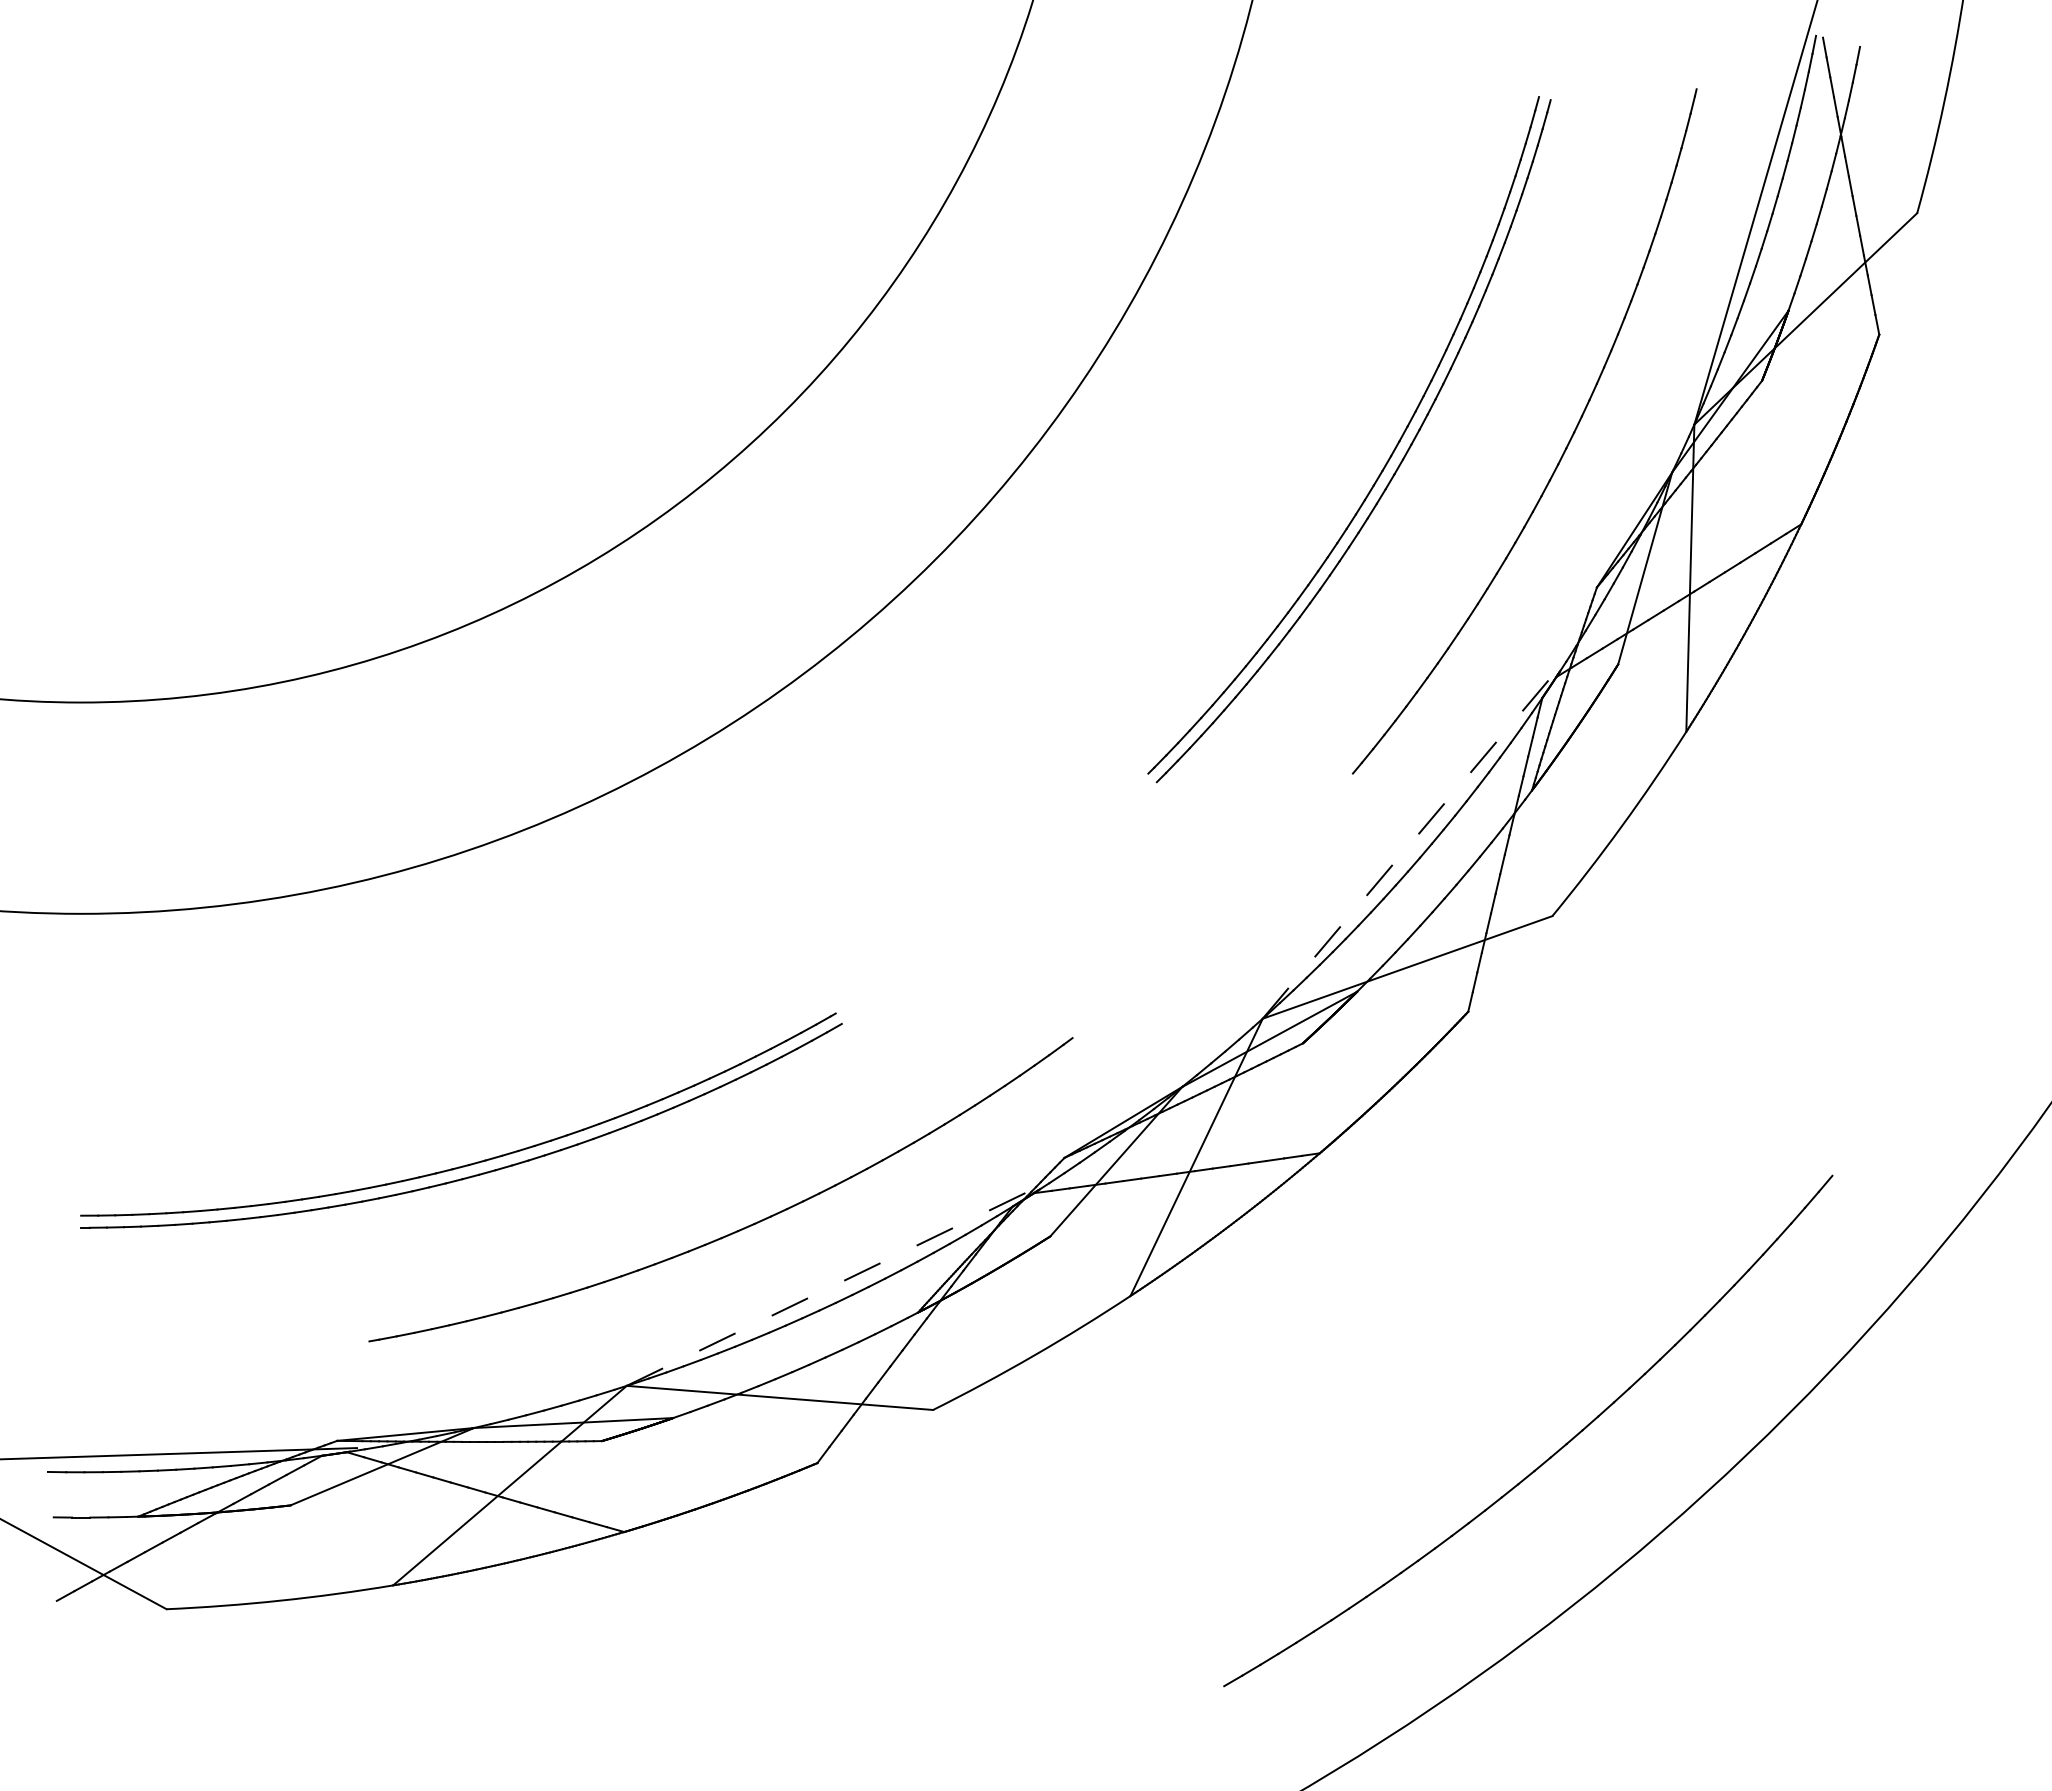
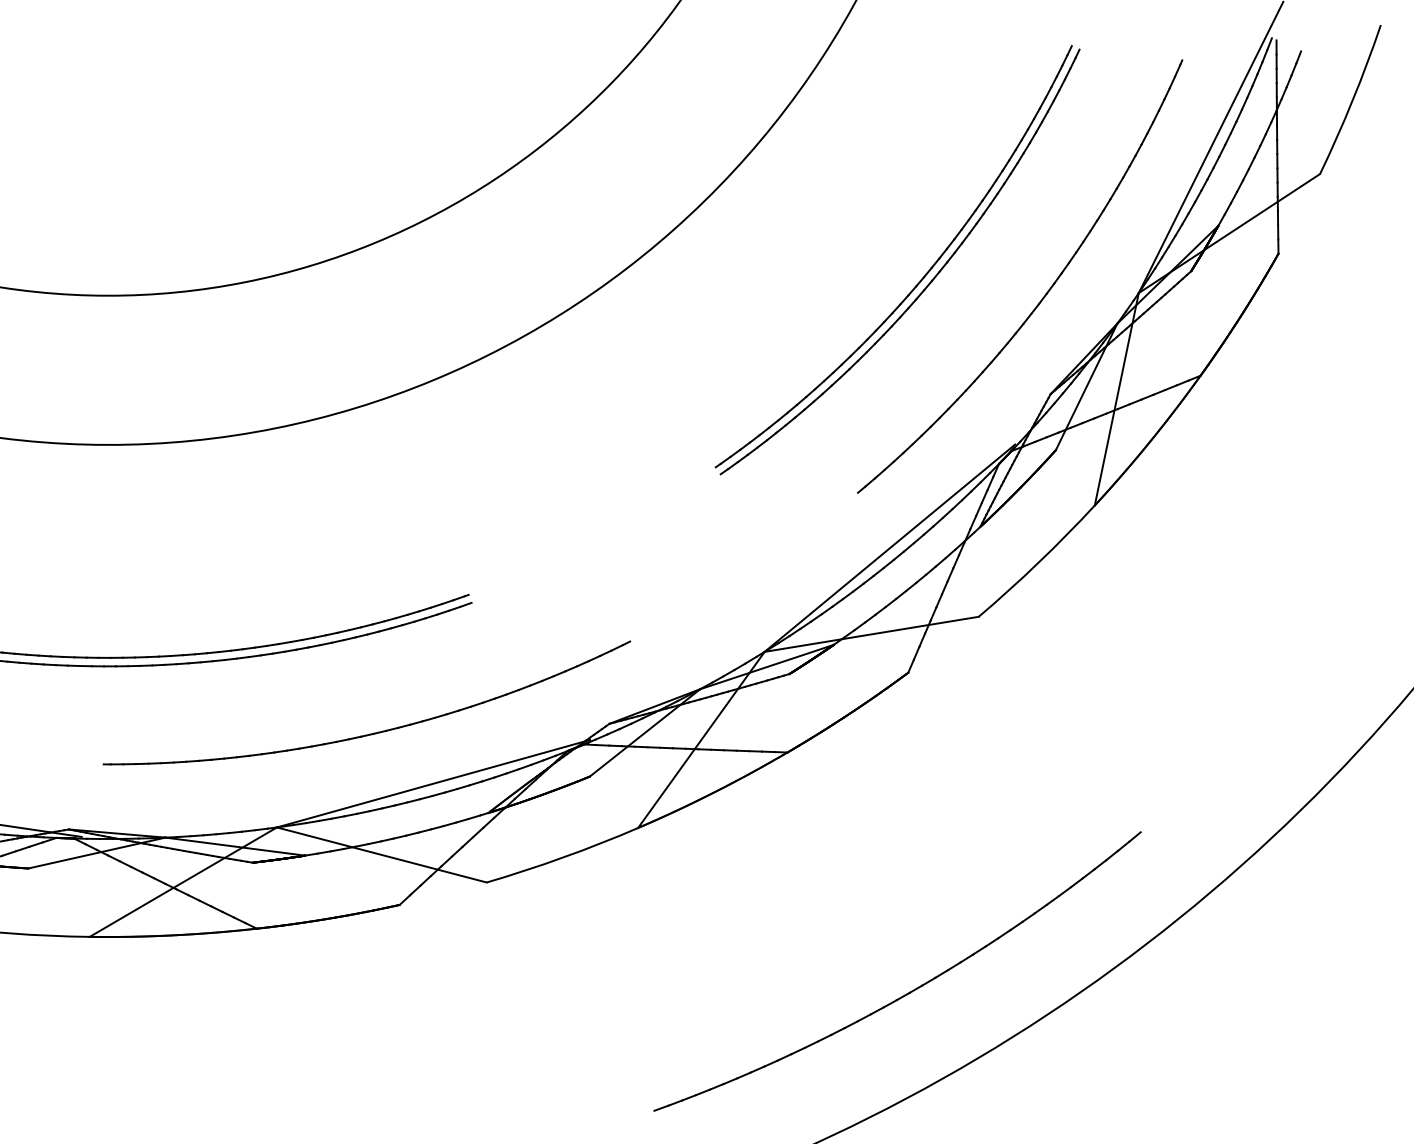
line: (1411, 842) -> (890, 548), dashed -> solid
line: (834, 1285) -> (433, 783), dashed -> solid

